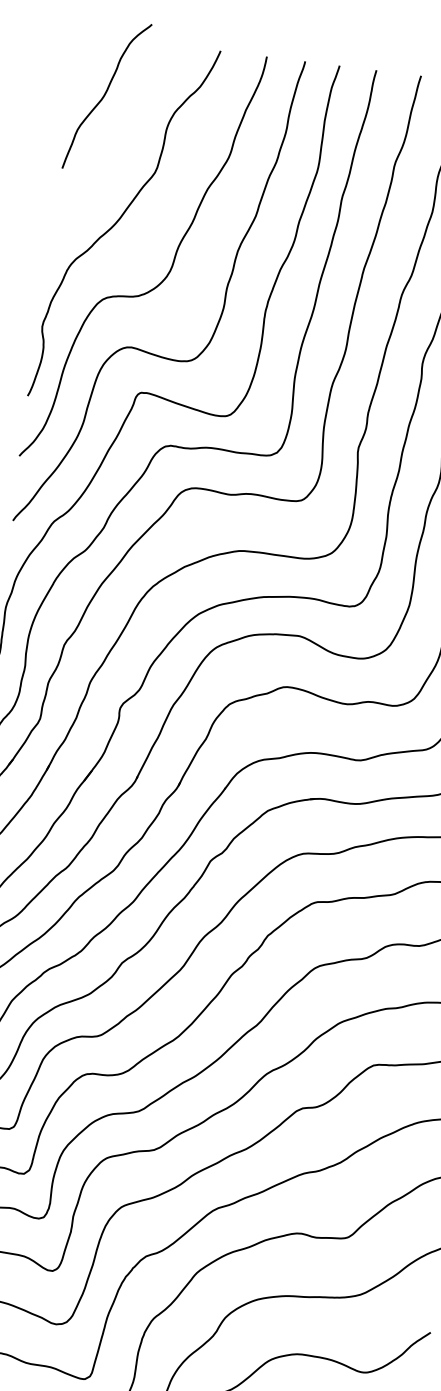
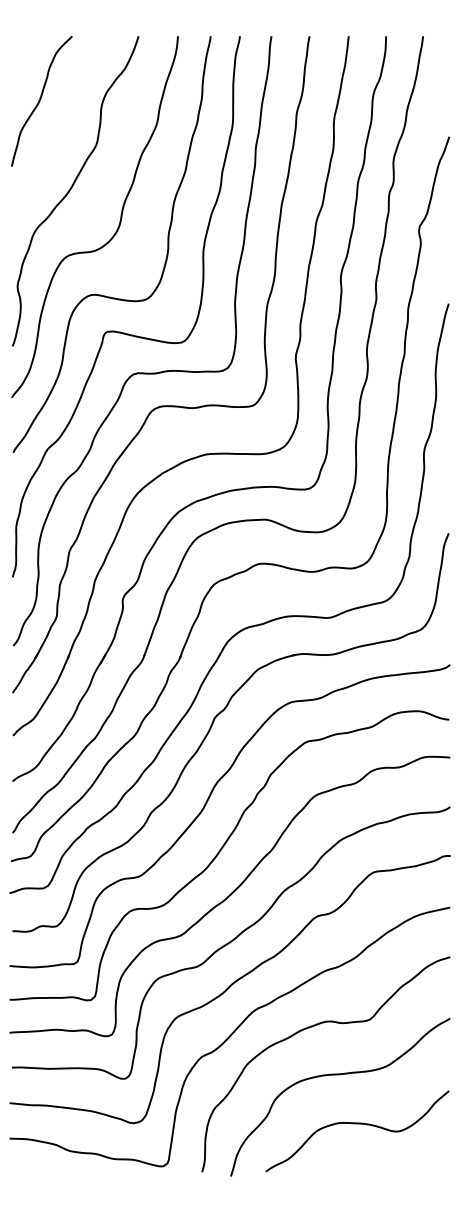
curve: (106, 94) -> (41, 99), moved

